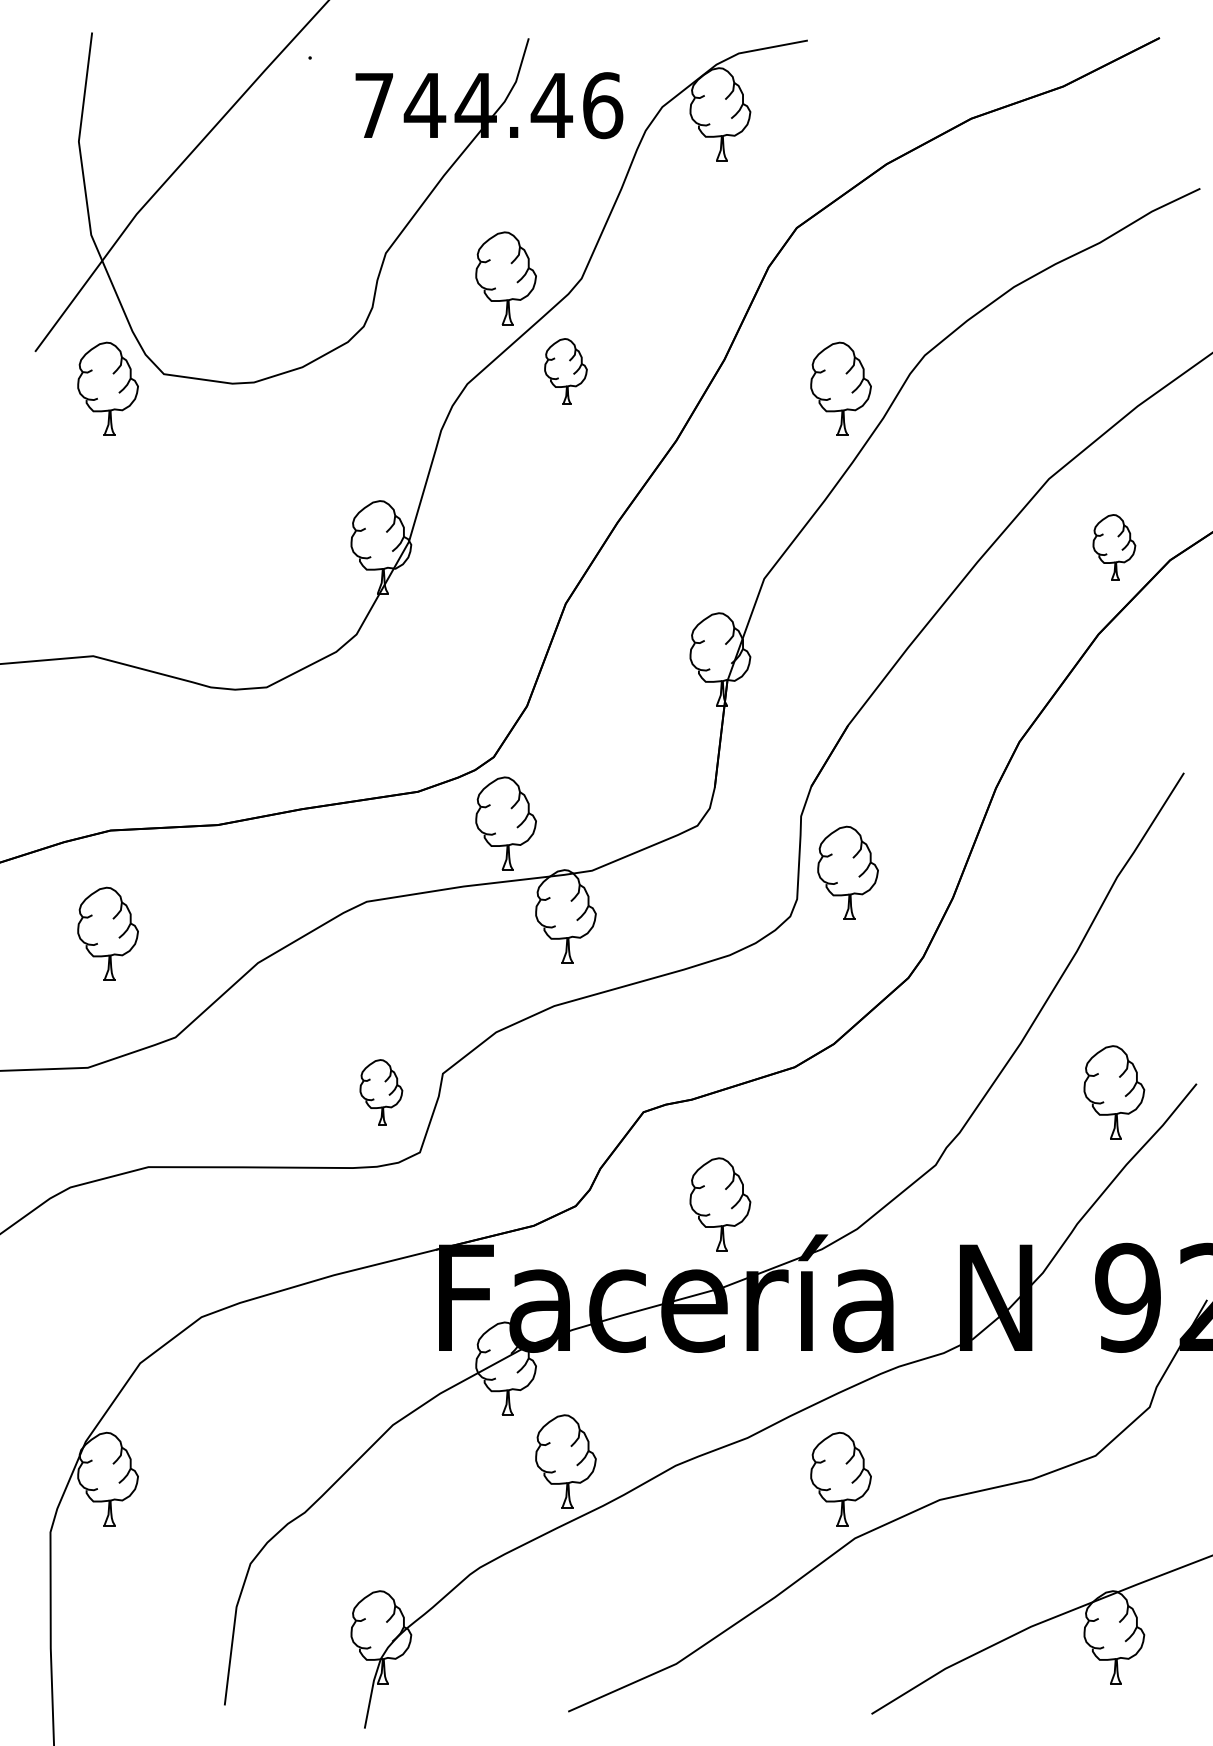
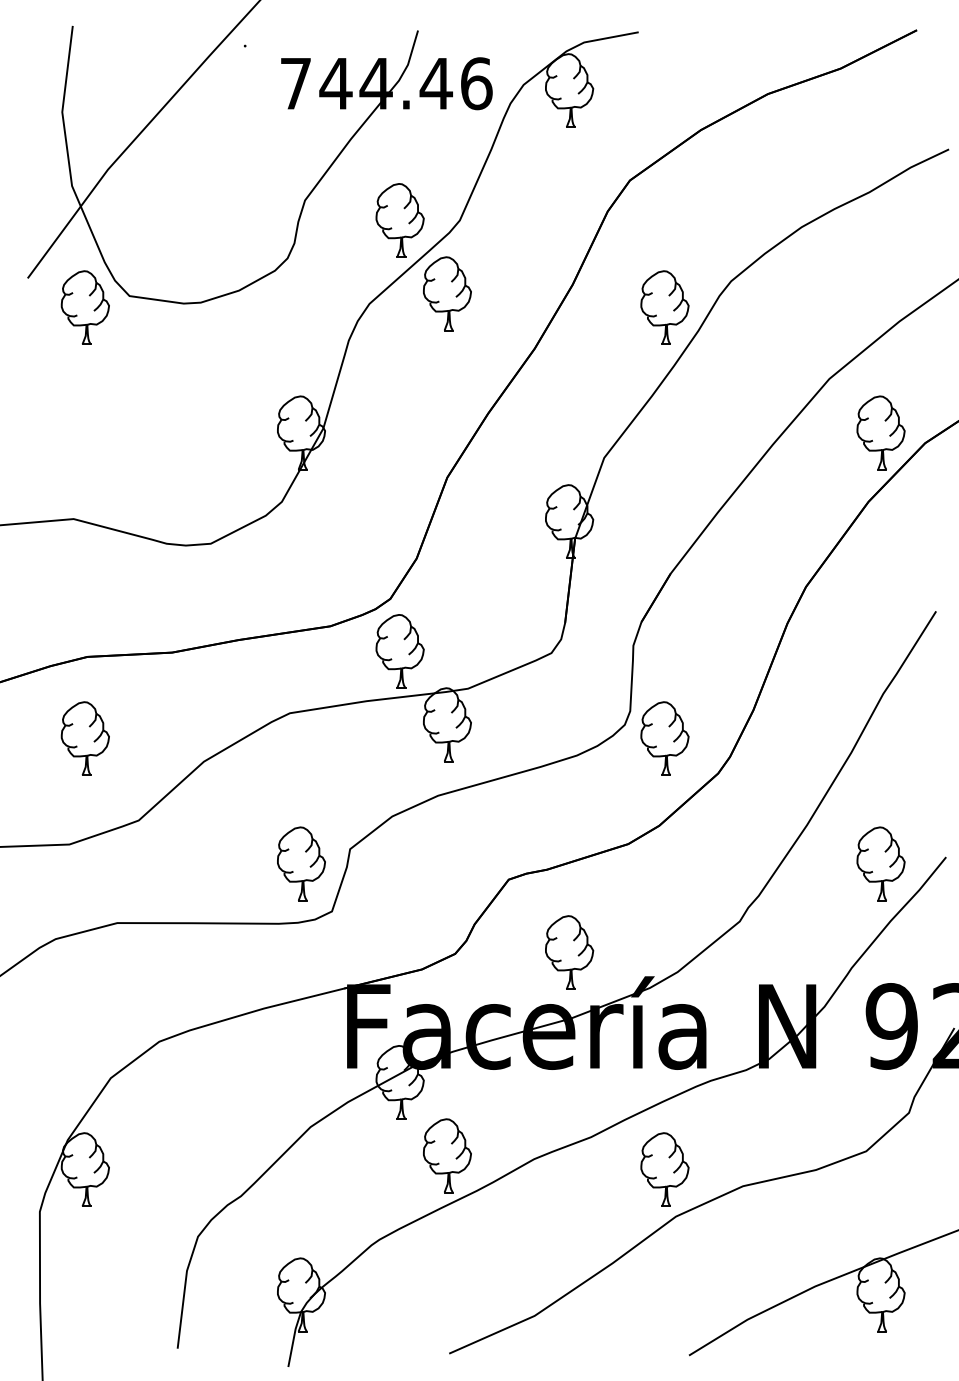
part: (565, 371) -> (447, 293), size x1.43
part: (1114, 547) -> (881, 433), size x1.43
part: (847, 872) -> (664, 738), moved
part: (381, 1092) -> (301, 864), size x1.43

